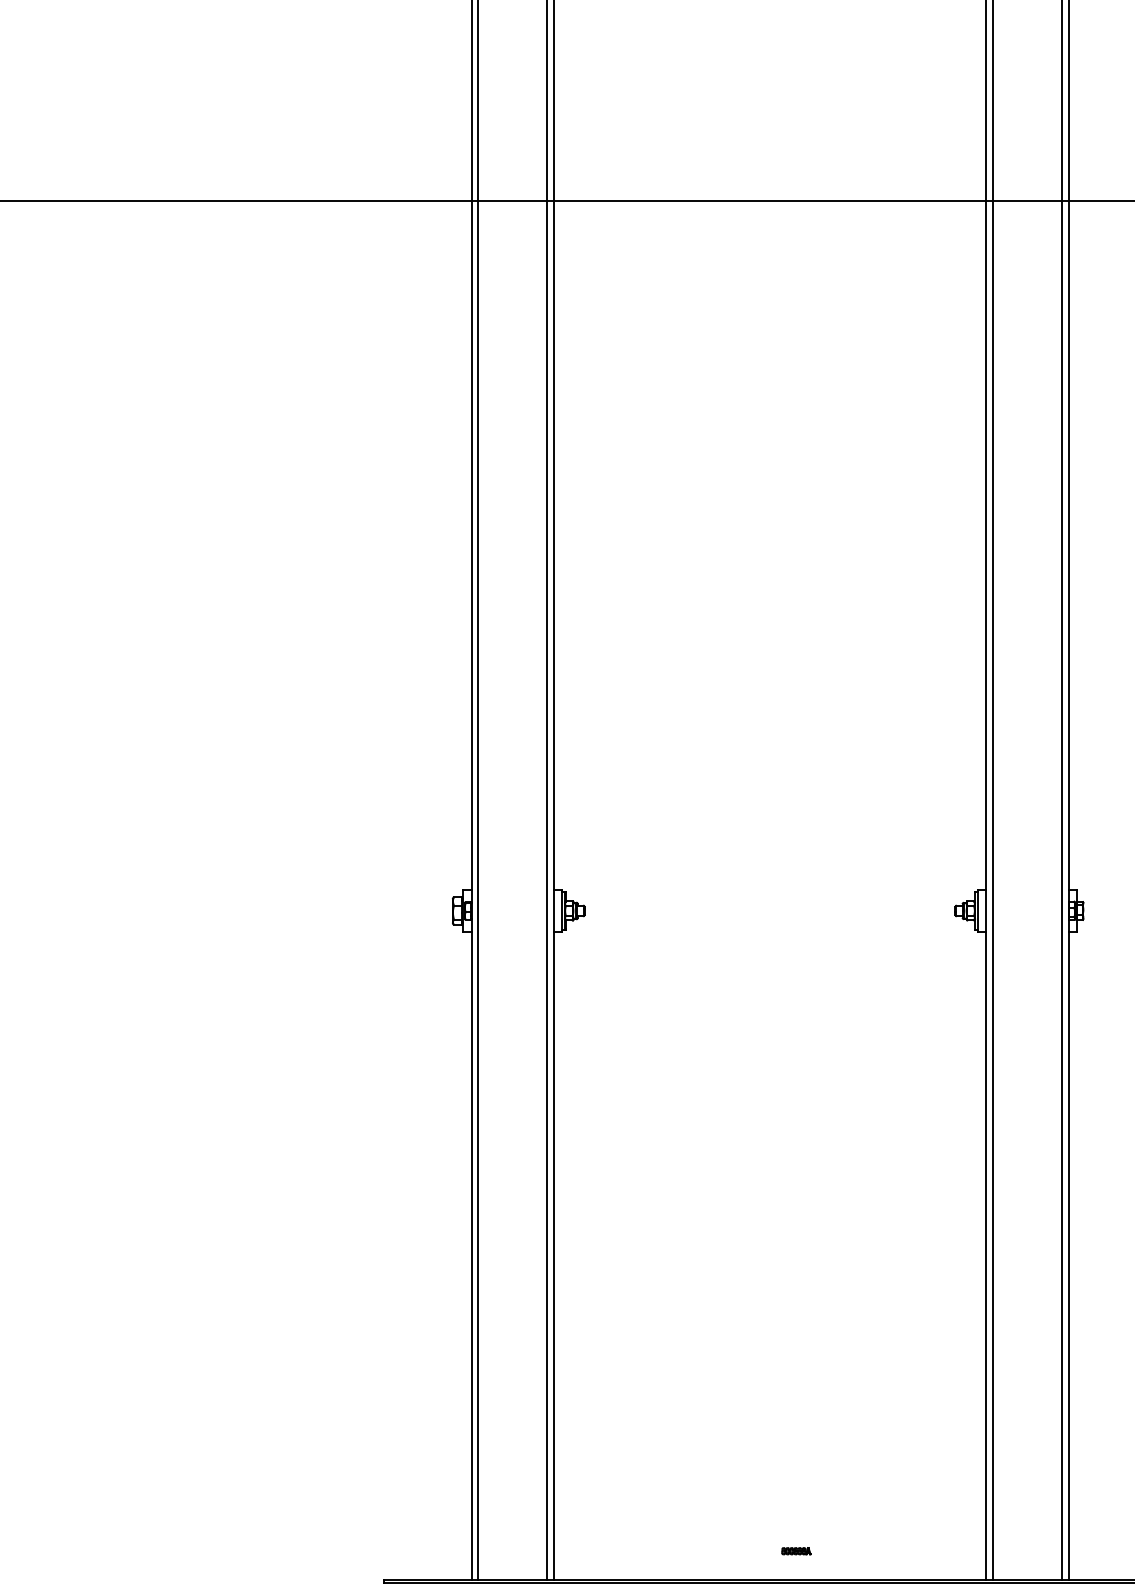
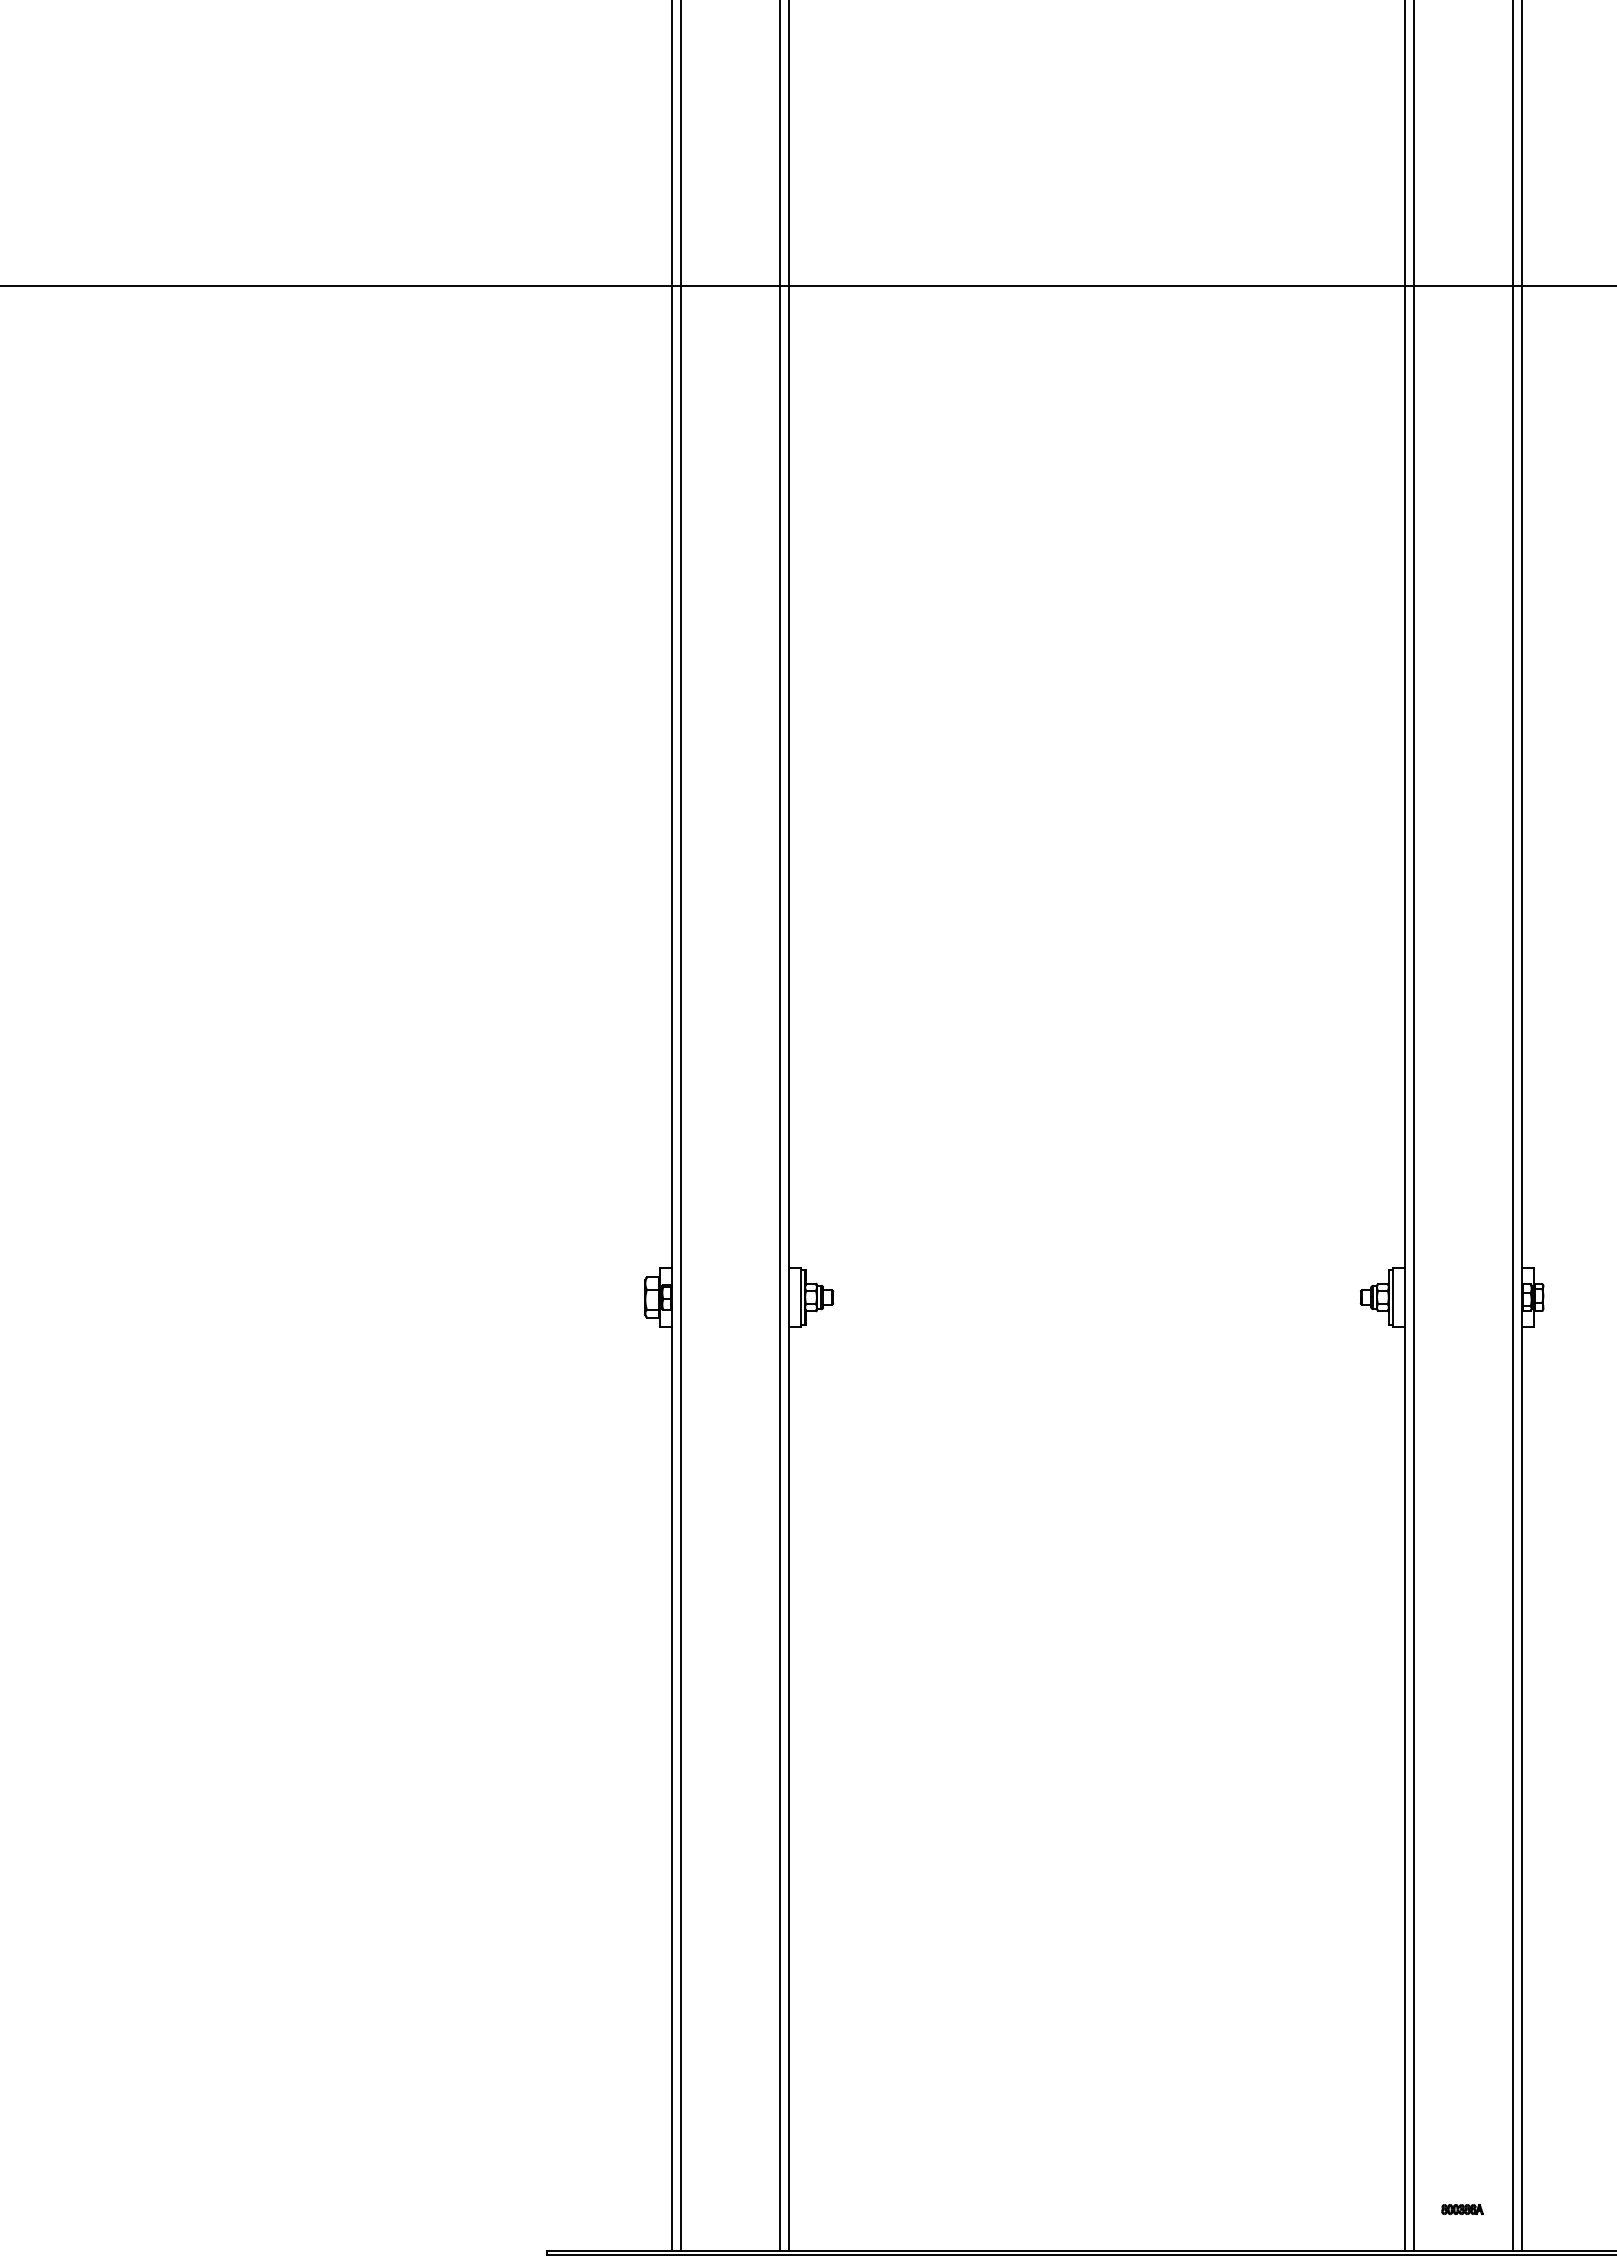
part: (796, 1551) -> (1462, 2209), moved

